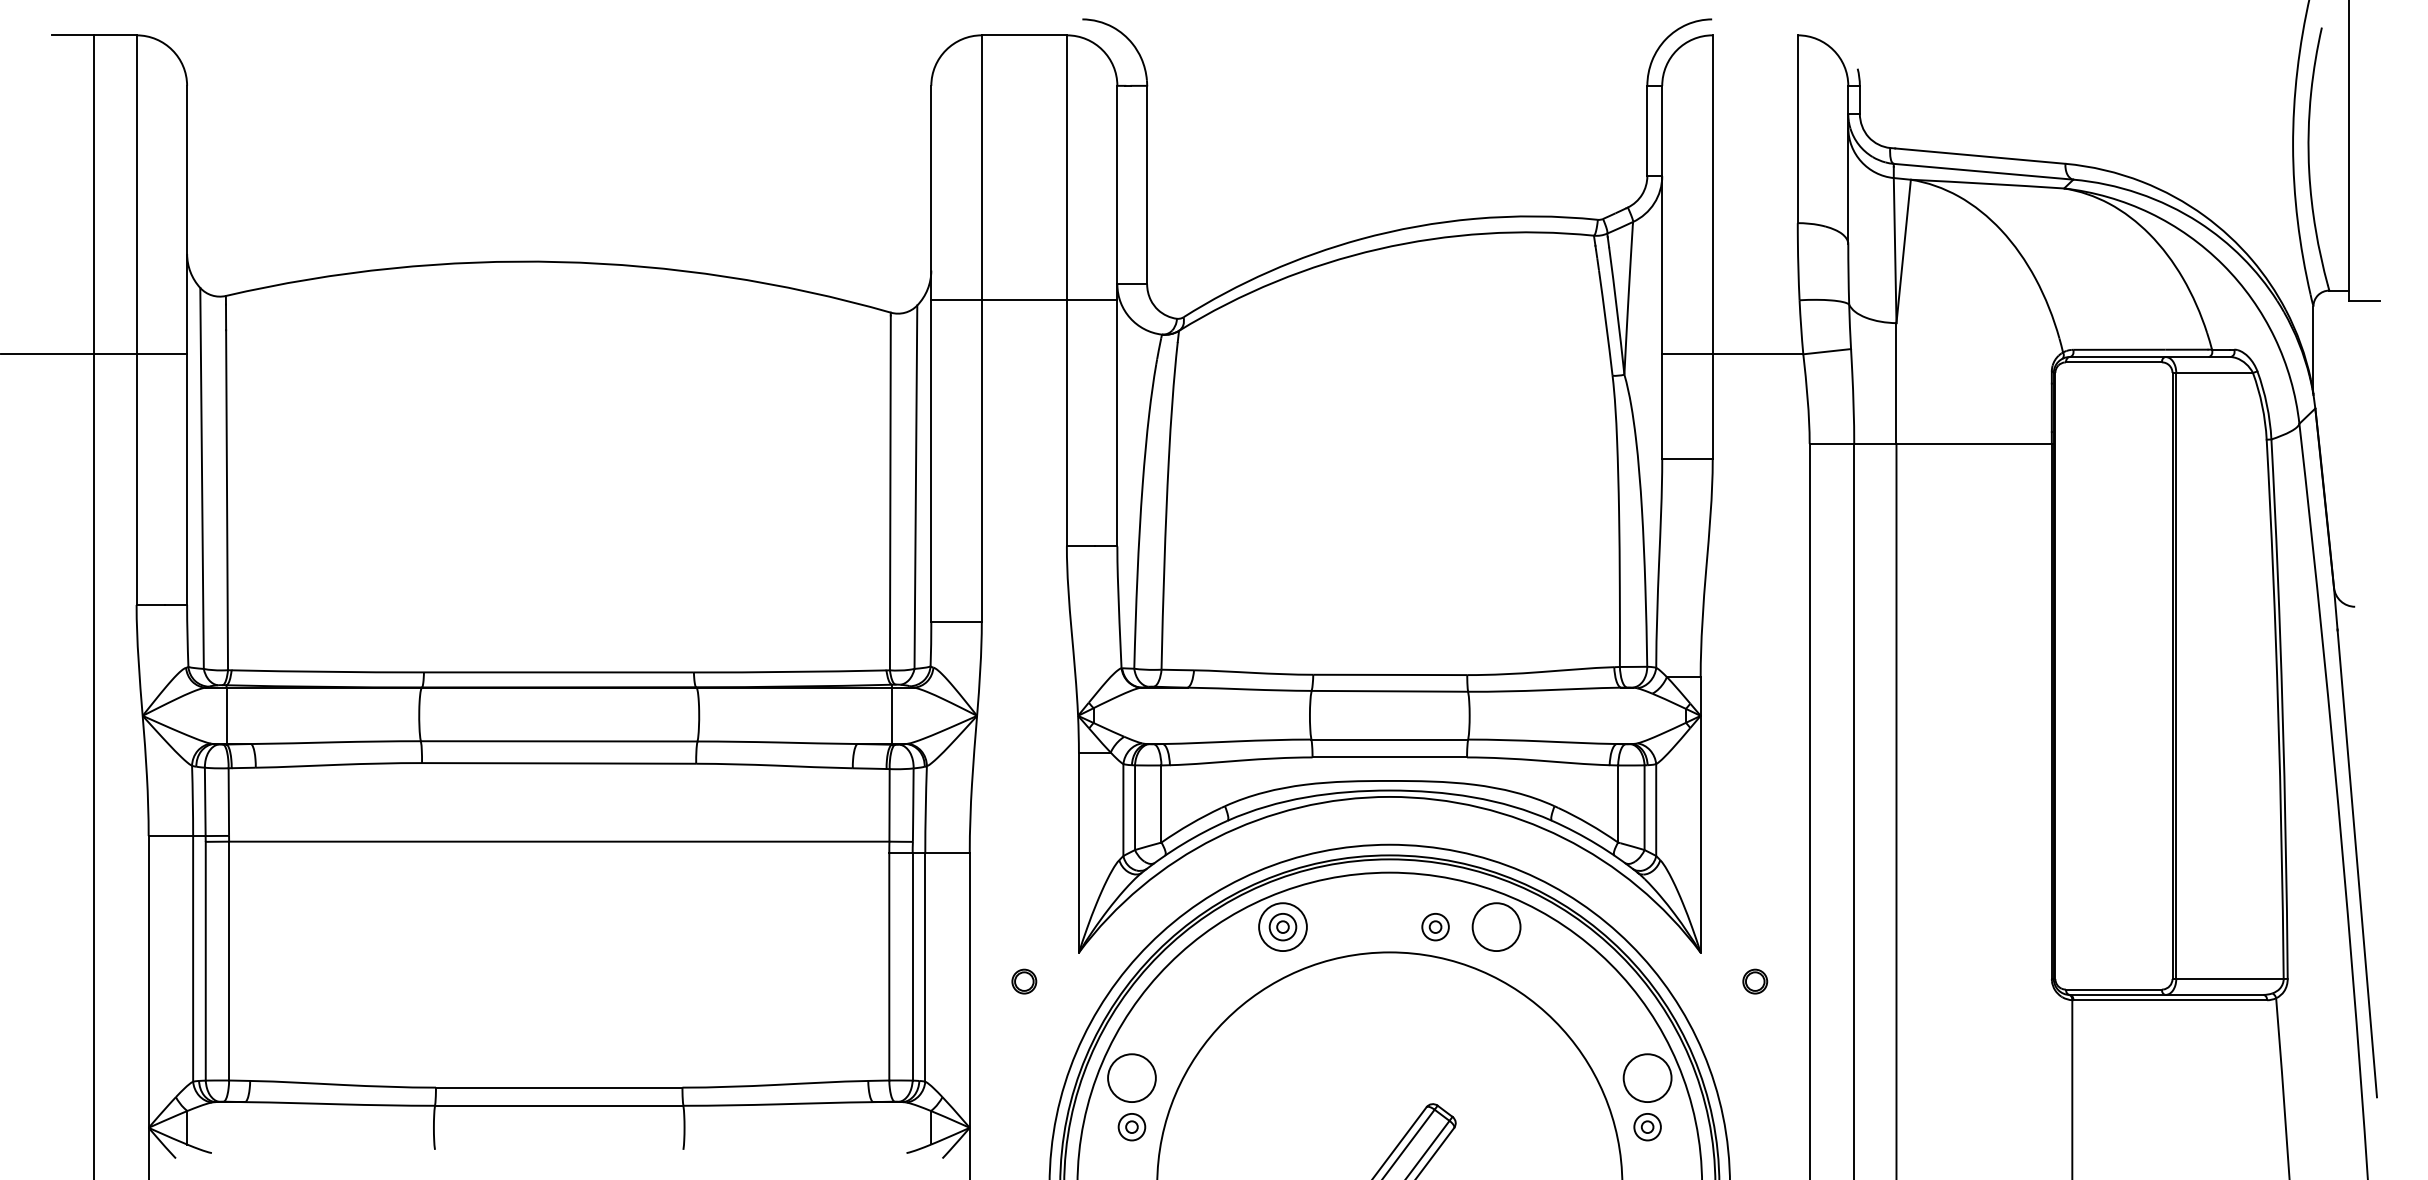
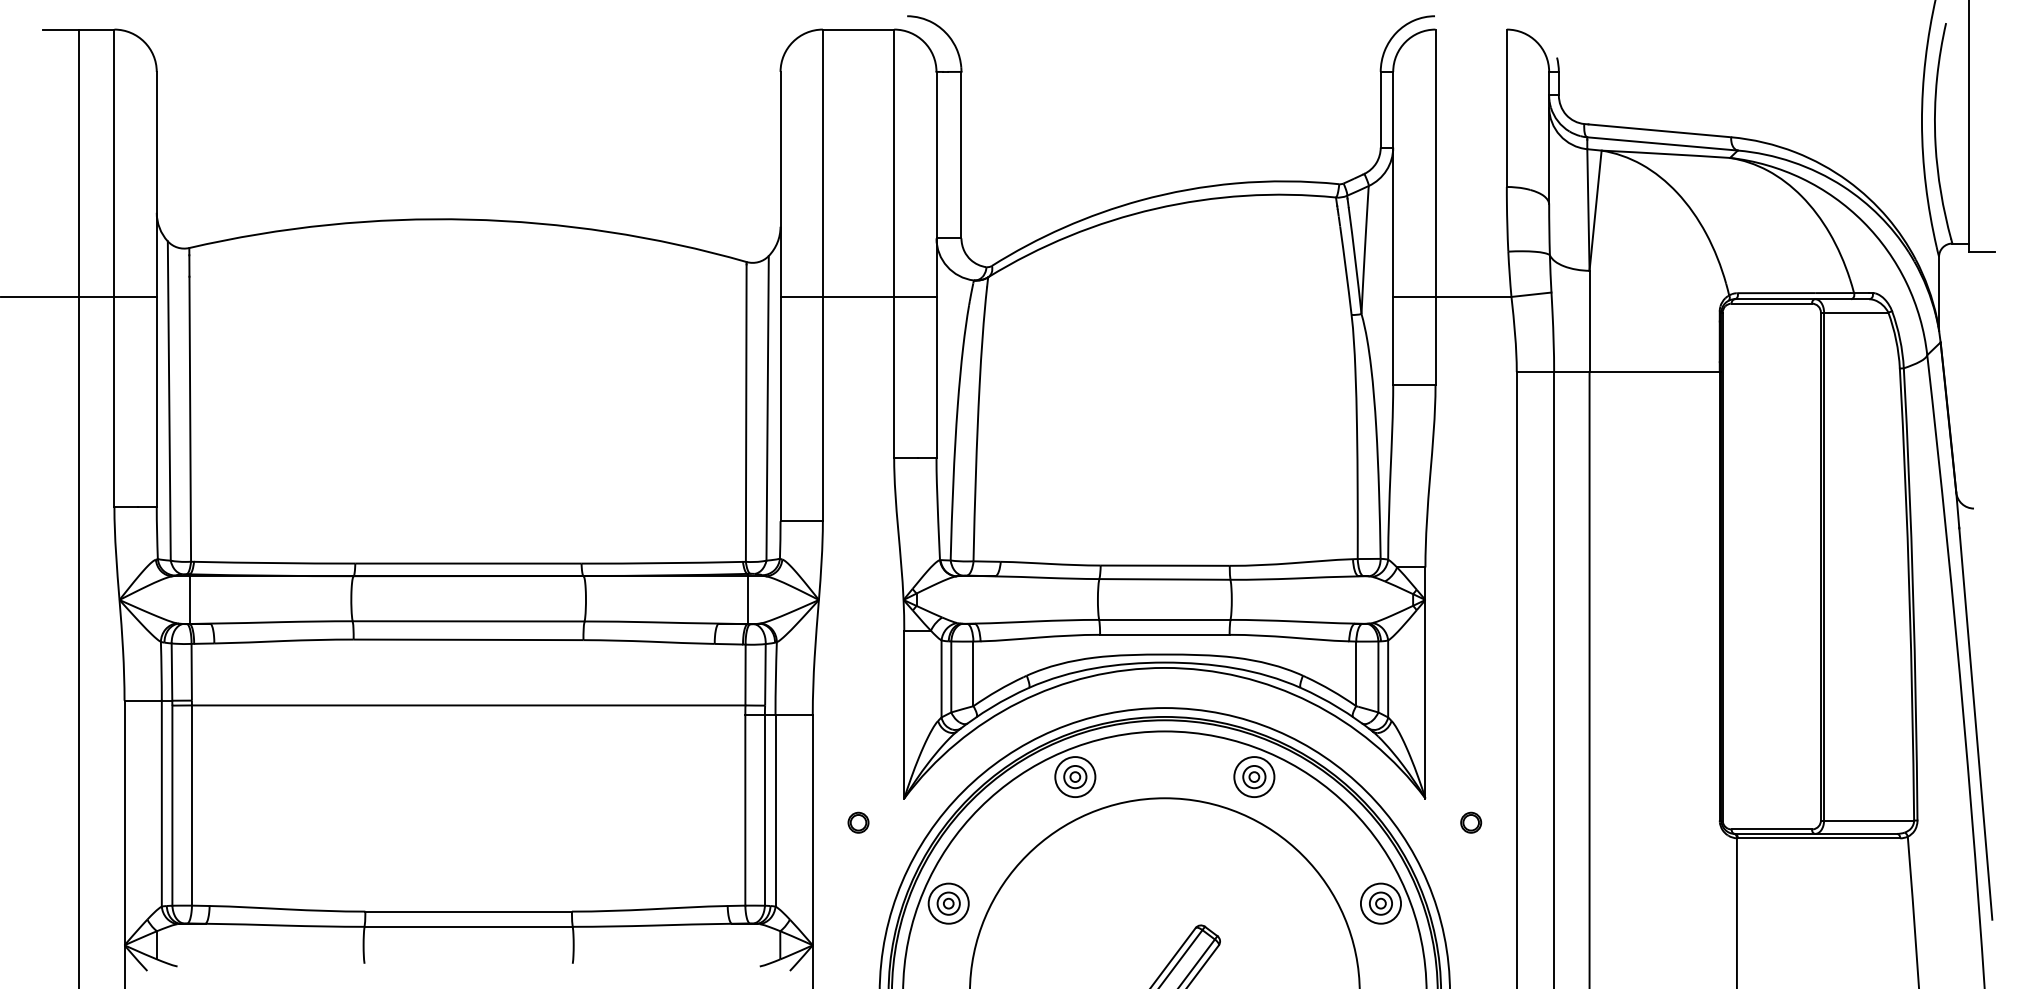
line: (1024, 300) -> (858, 297), moved
part: (1435, 927) -> (1254, 777), moved
part: (1131, 1127) -> (948, 903), moved
part: (1647, 1127) -> (1380, 903), moved

